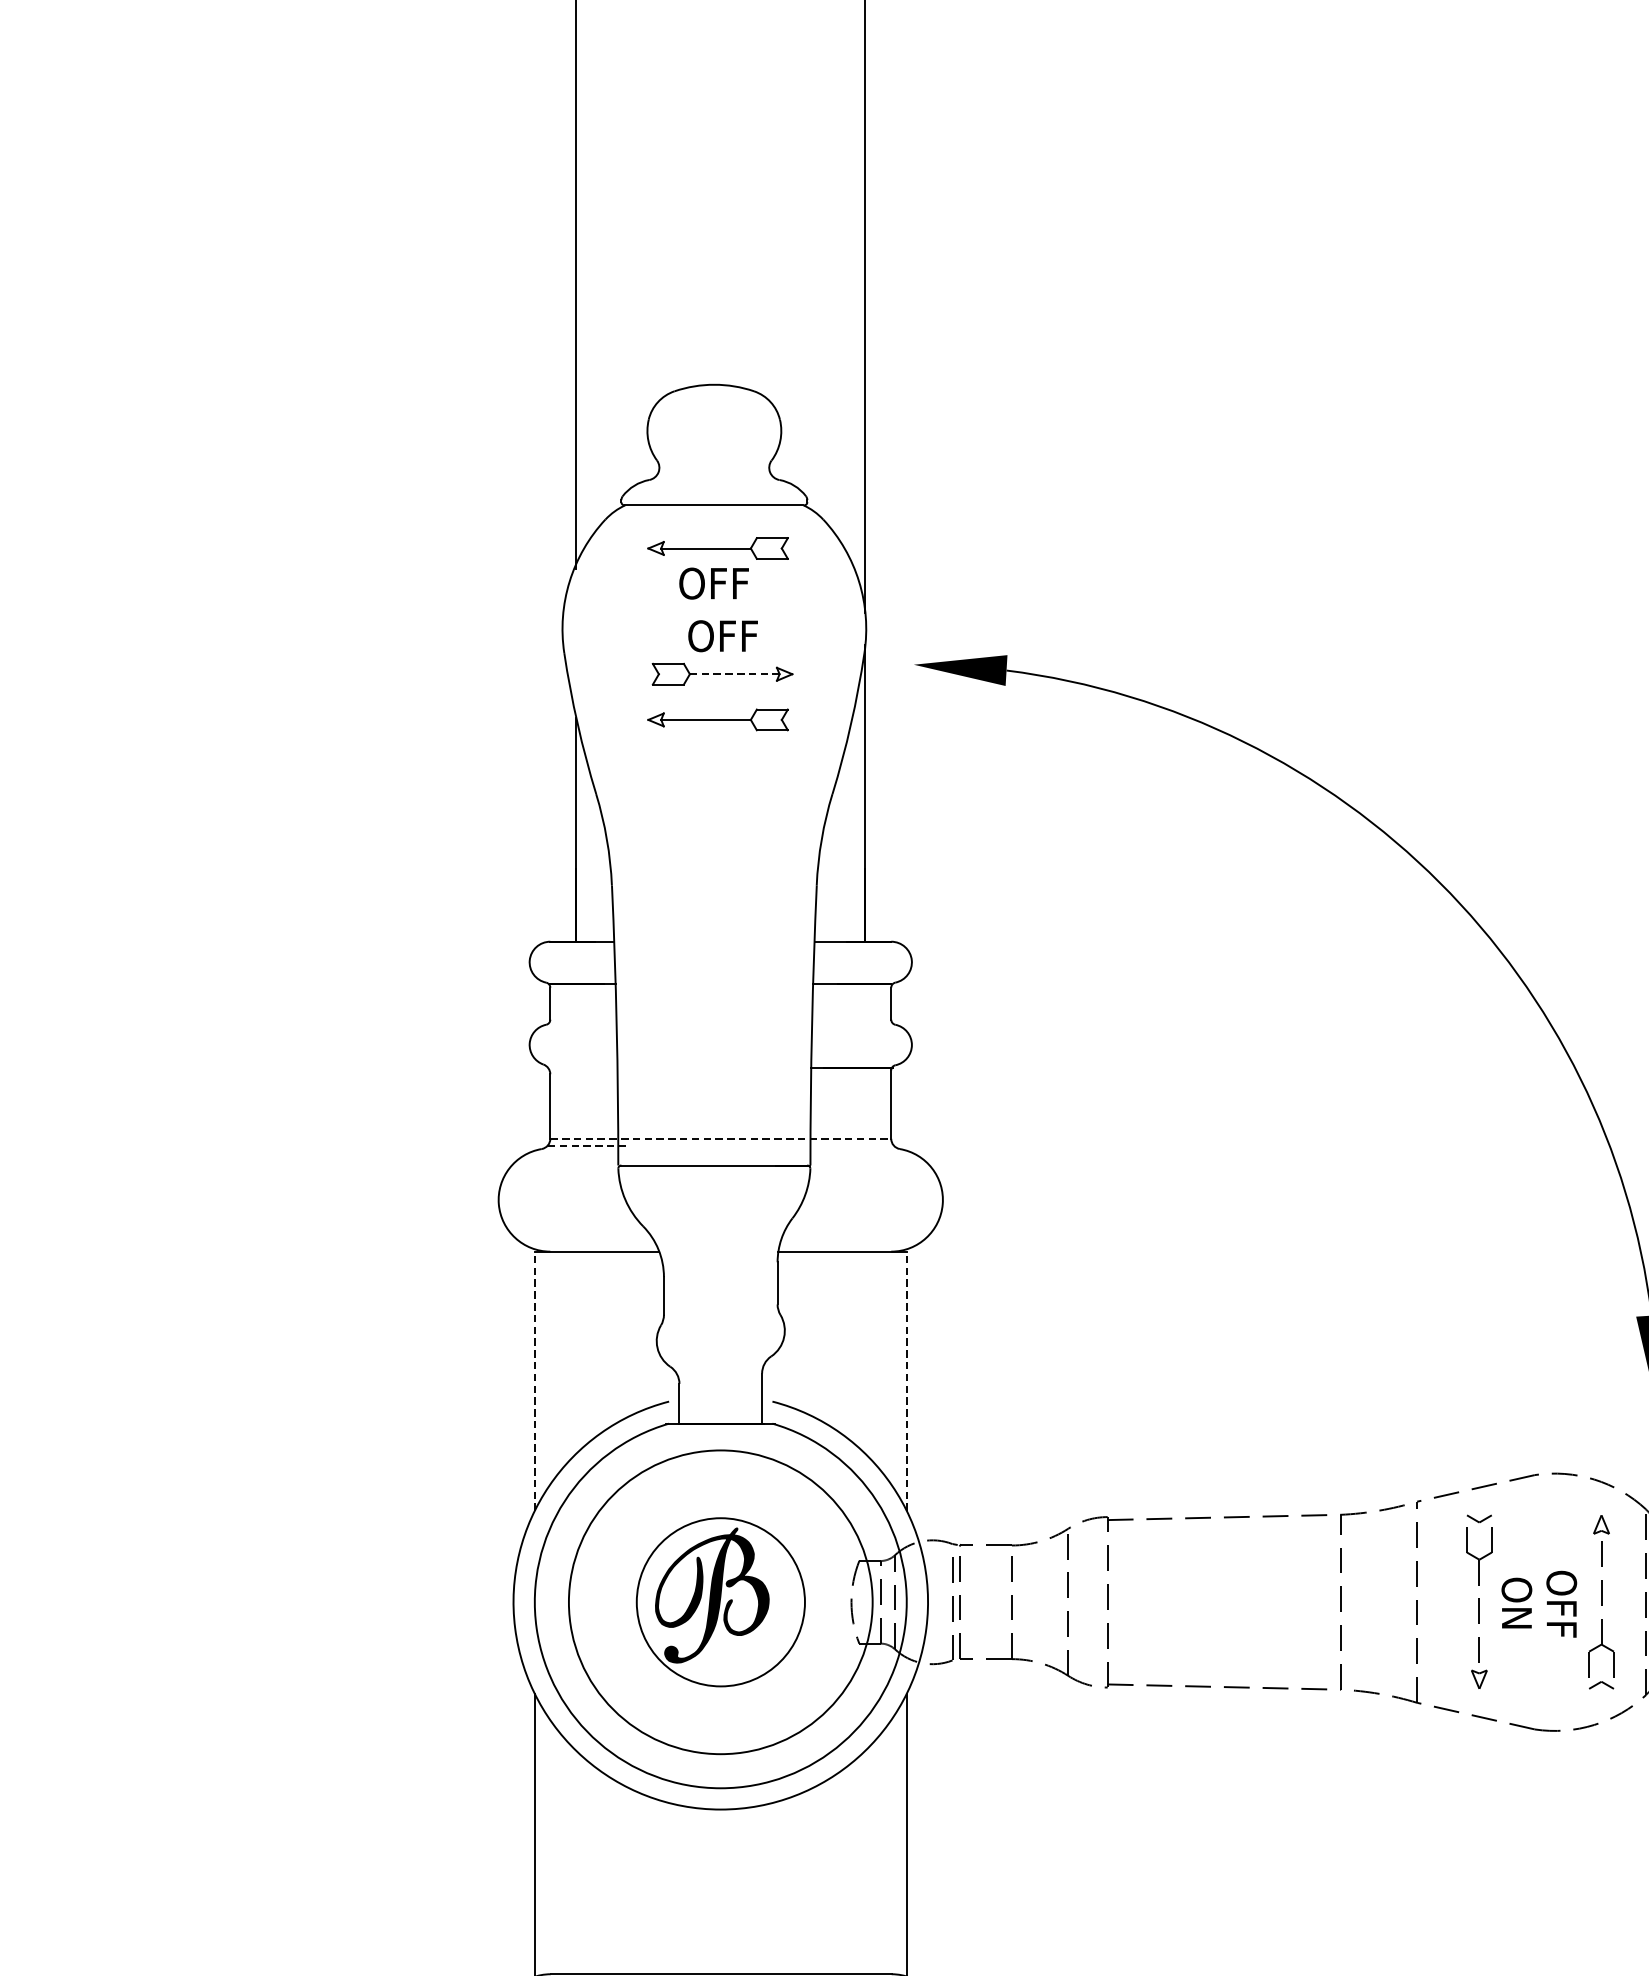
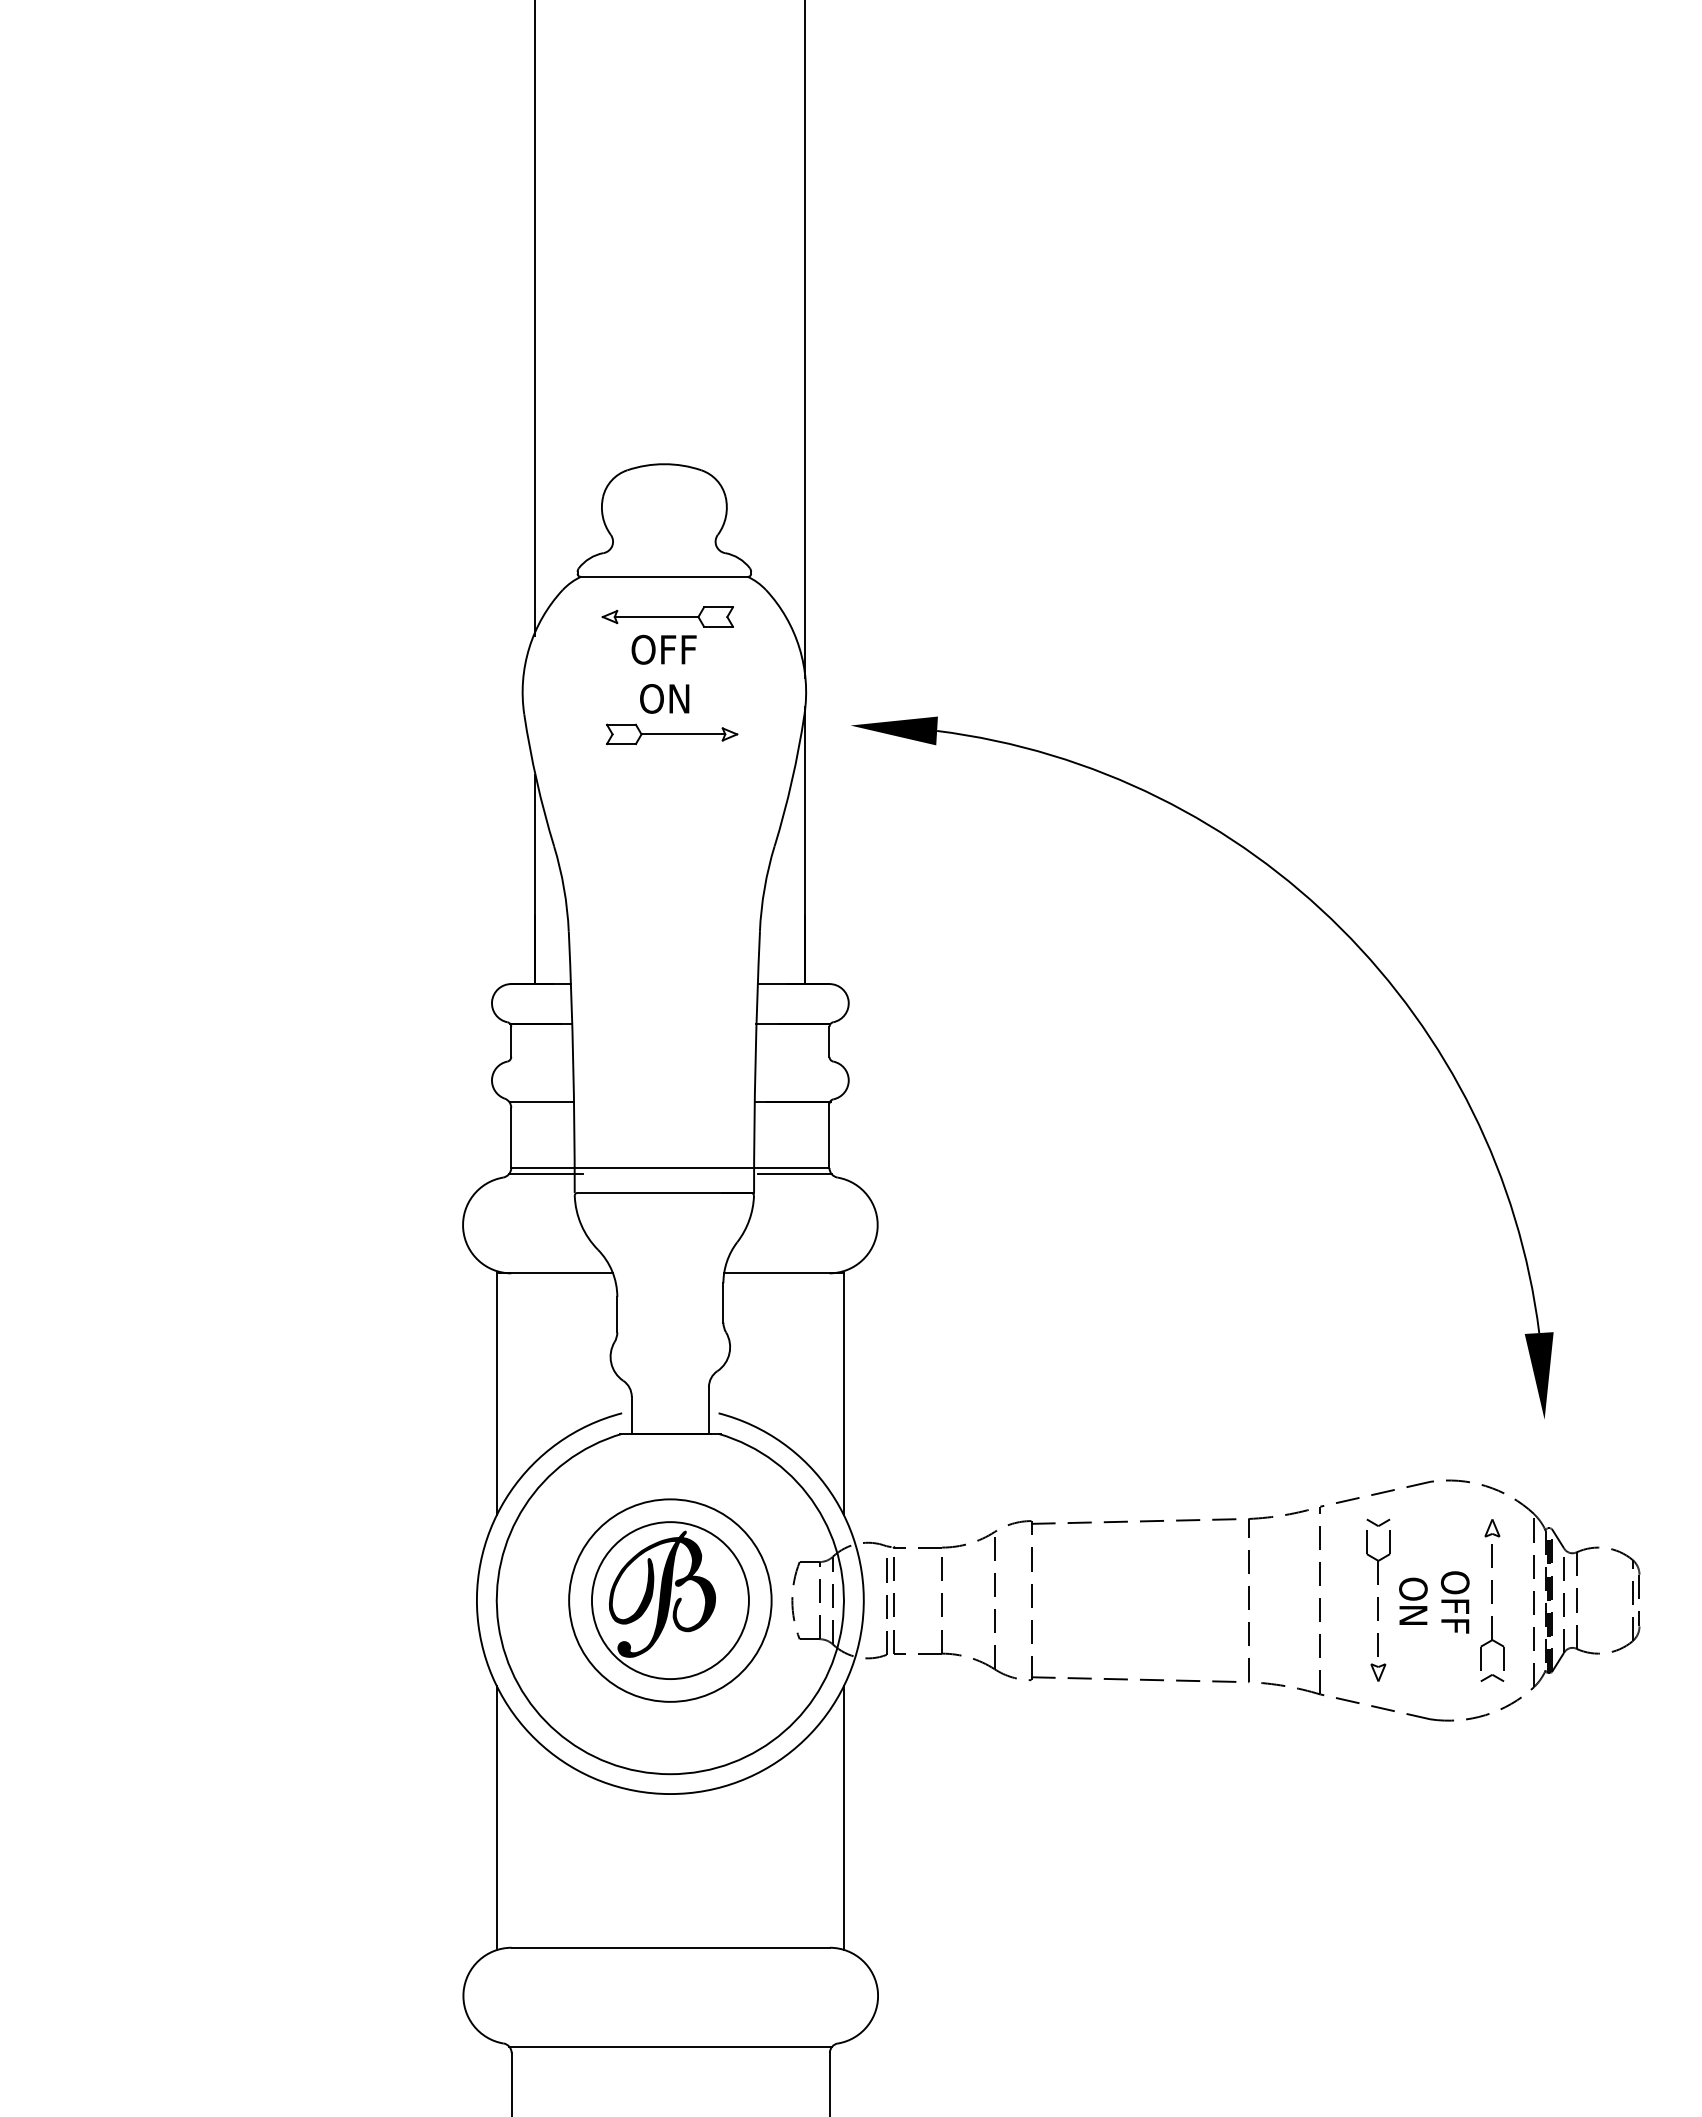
text: (740, 635) -> (688, 698), OFF -> ON
line: (734, 674) -> (683, 734), dashed -> solid
part: (717, 719) -> (667, 776), removed
line: (582, 1068) -> (541, 1102), added
line: (720, 1139) -> (670, 1168), dashed -> solid
line: (587, 1145) -> (545, 1174), dashed -> solid
line: (853, 1145) -> (794, 1174), added
line: (534, 1381) -> (496, 1394), dashed -> solid
line: (906, 1381) -> (843, 1394), dashed -> solid
circle: (720, 1602) -> (670, 1600), size x0.71

